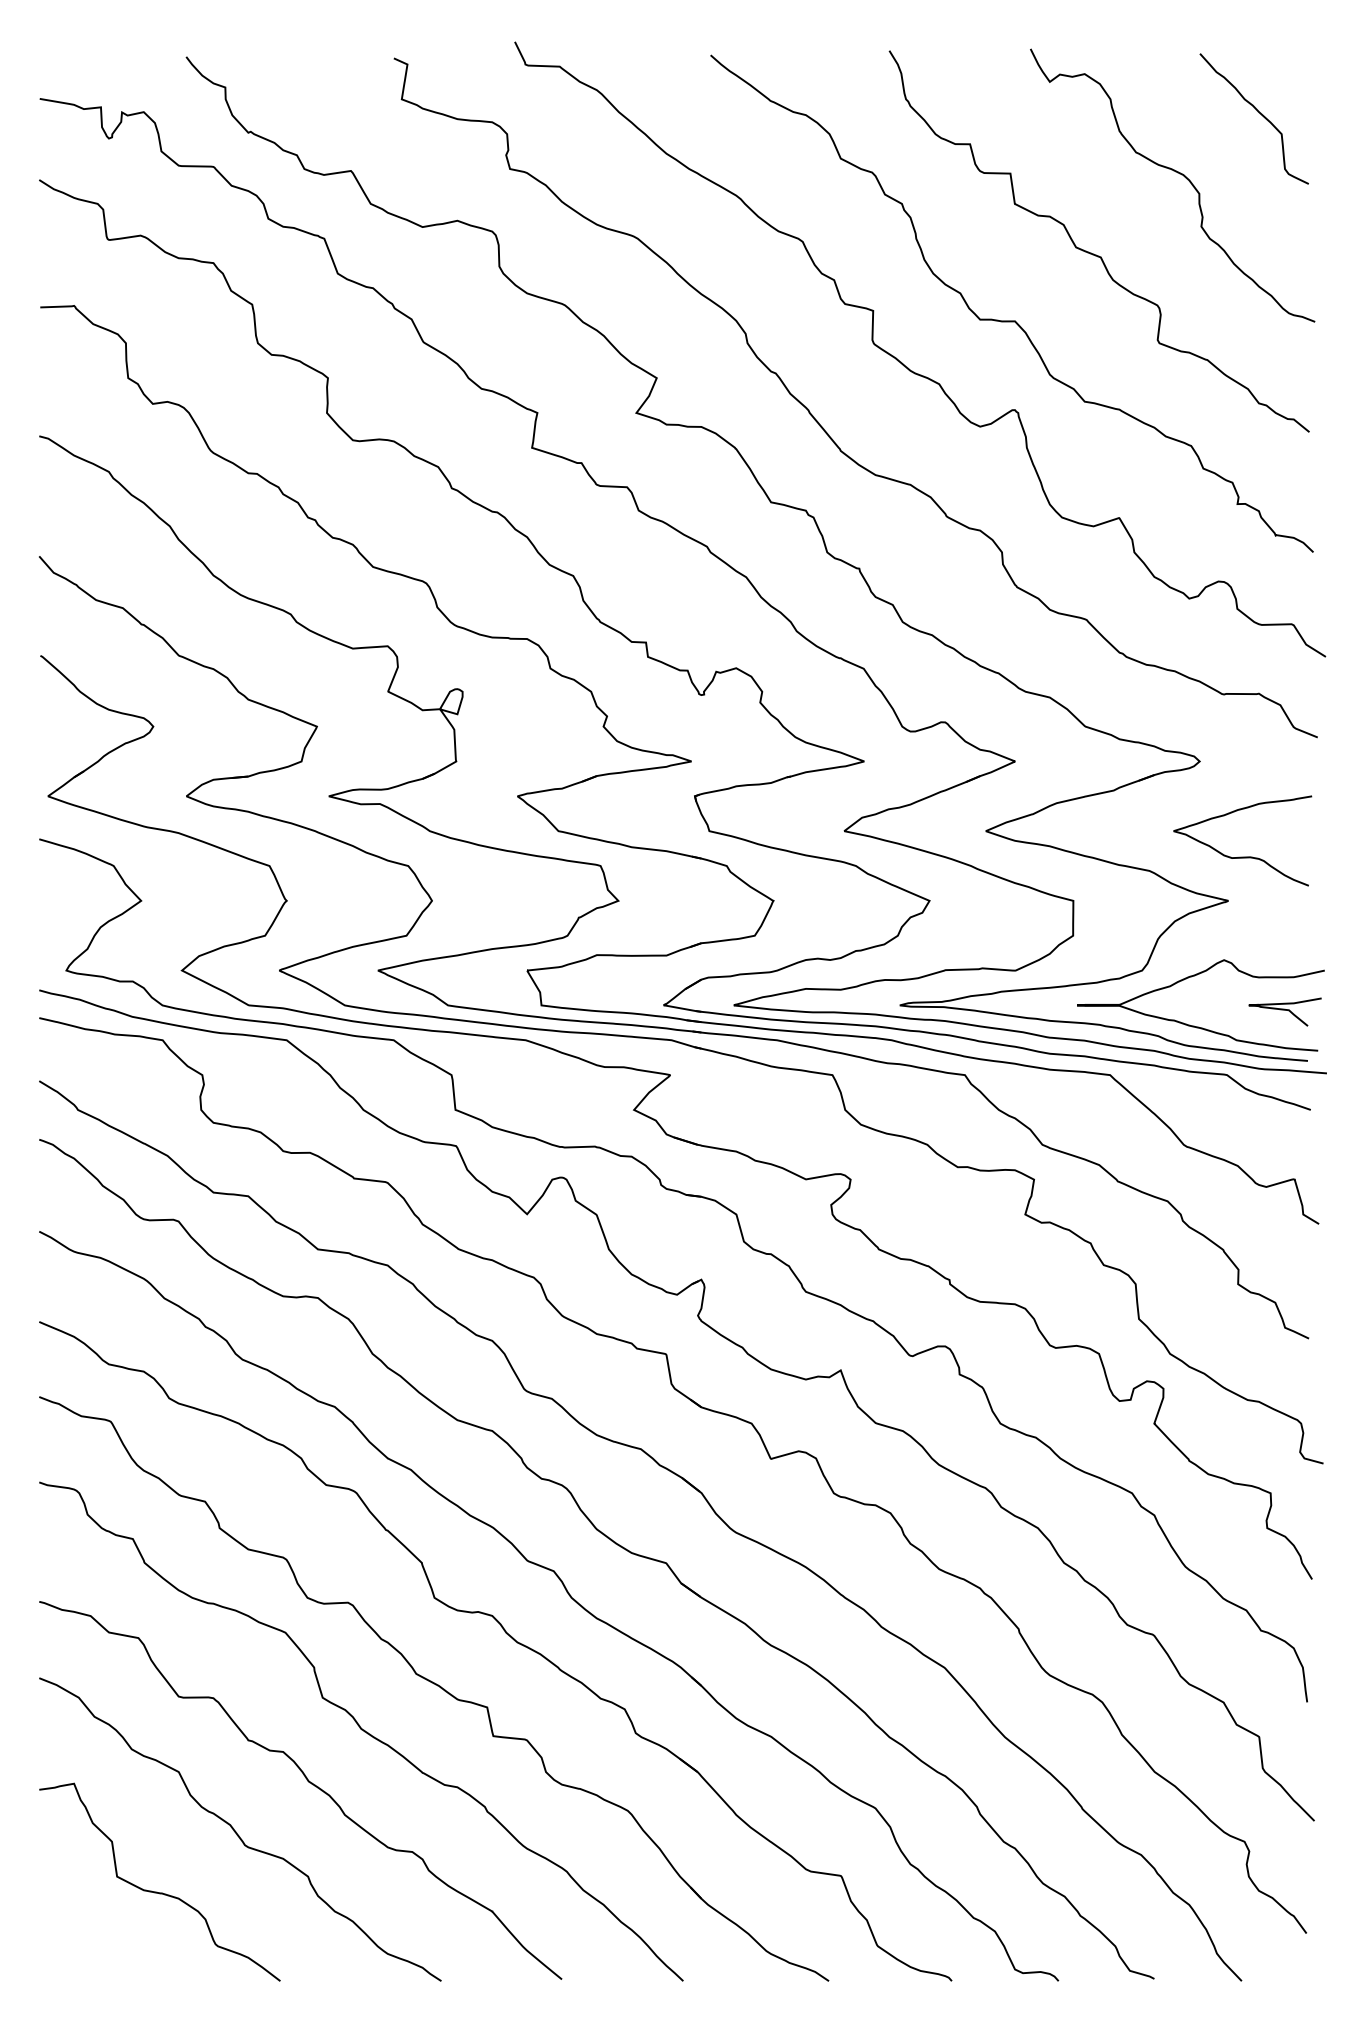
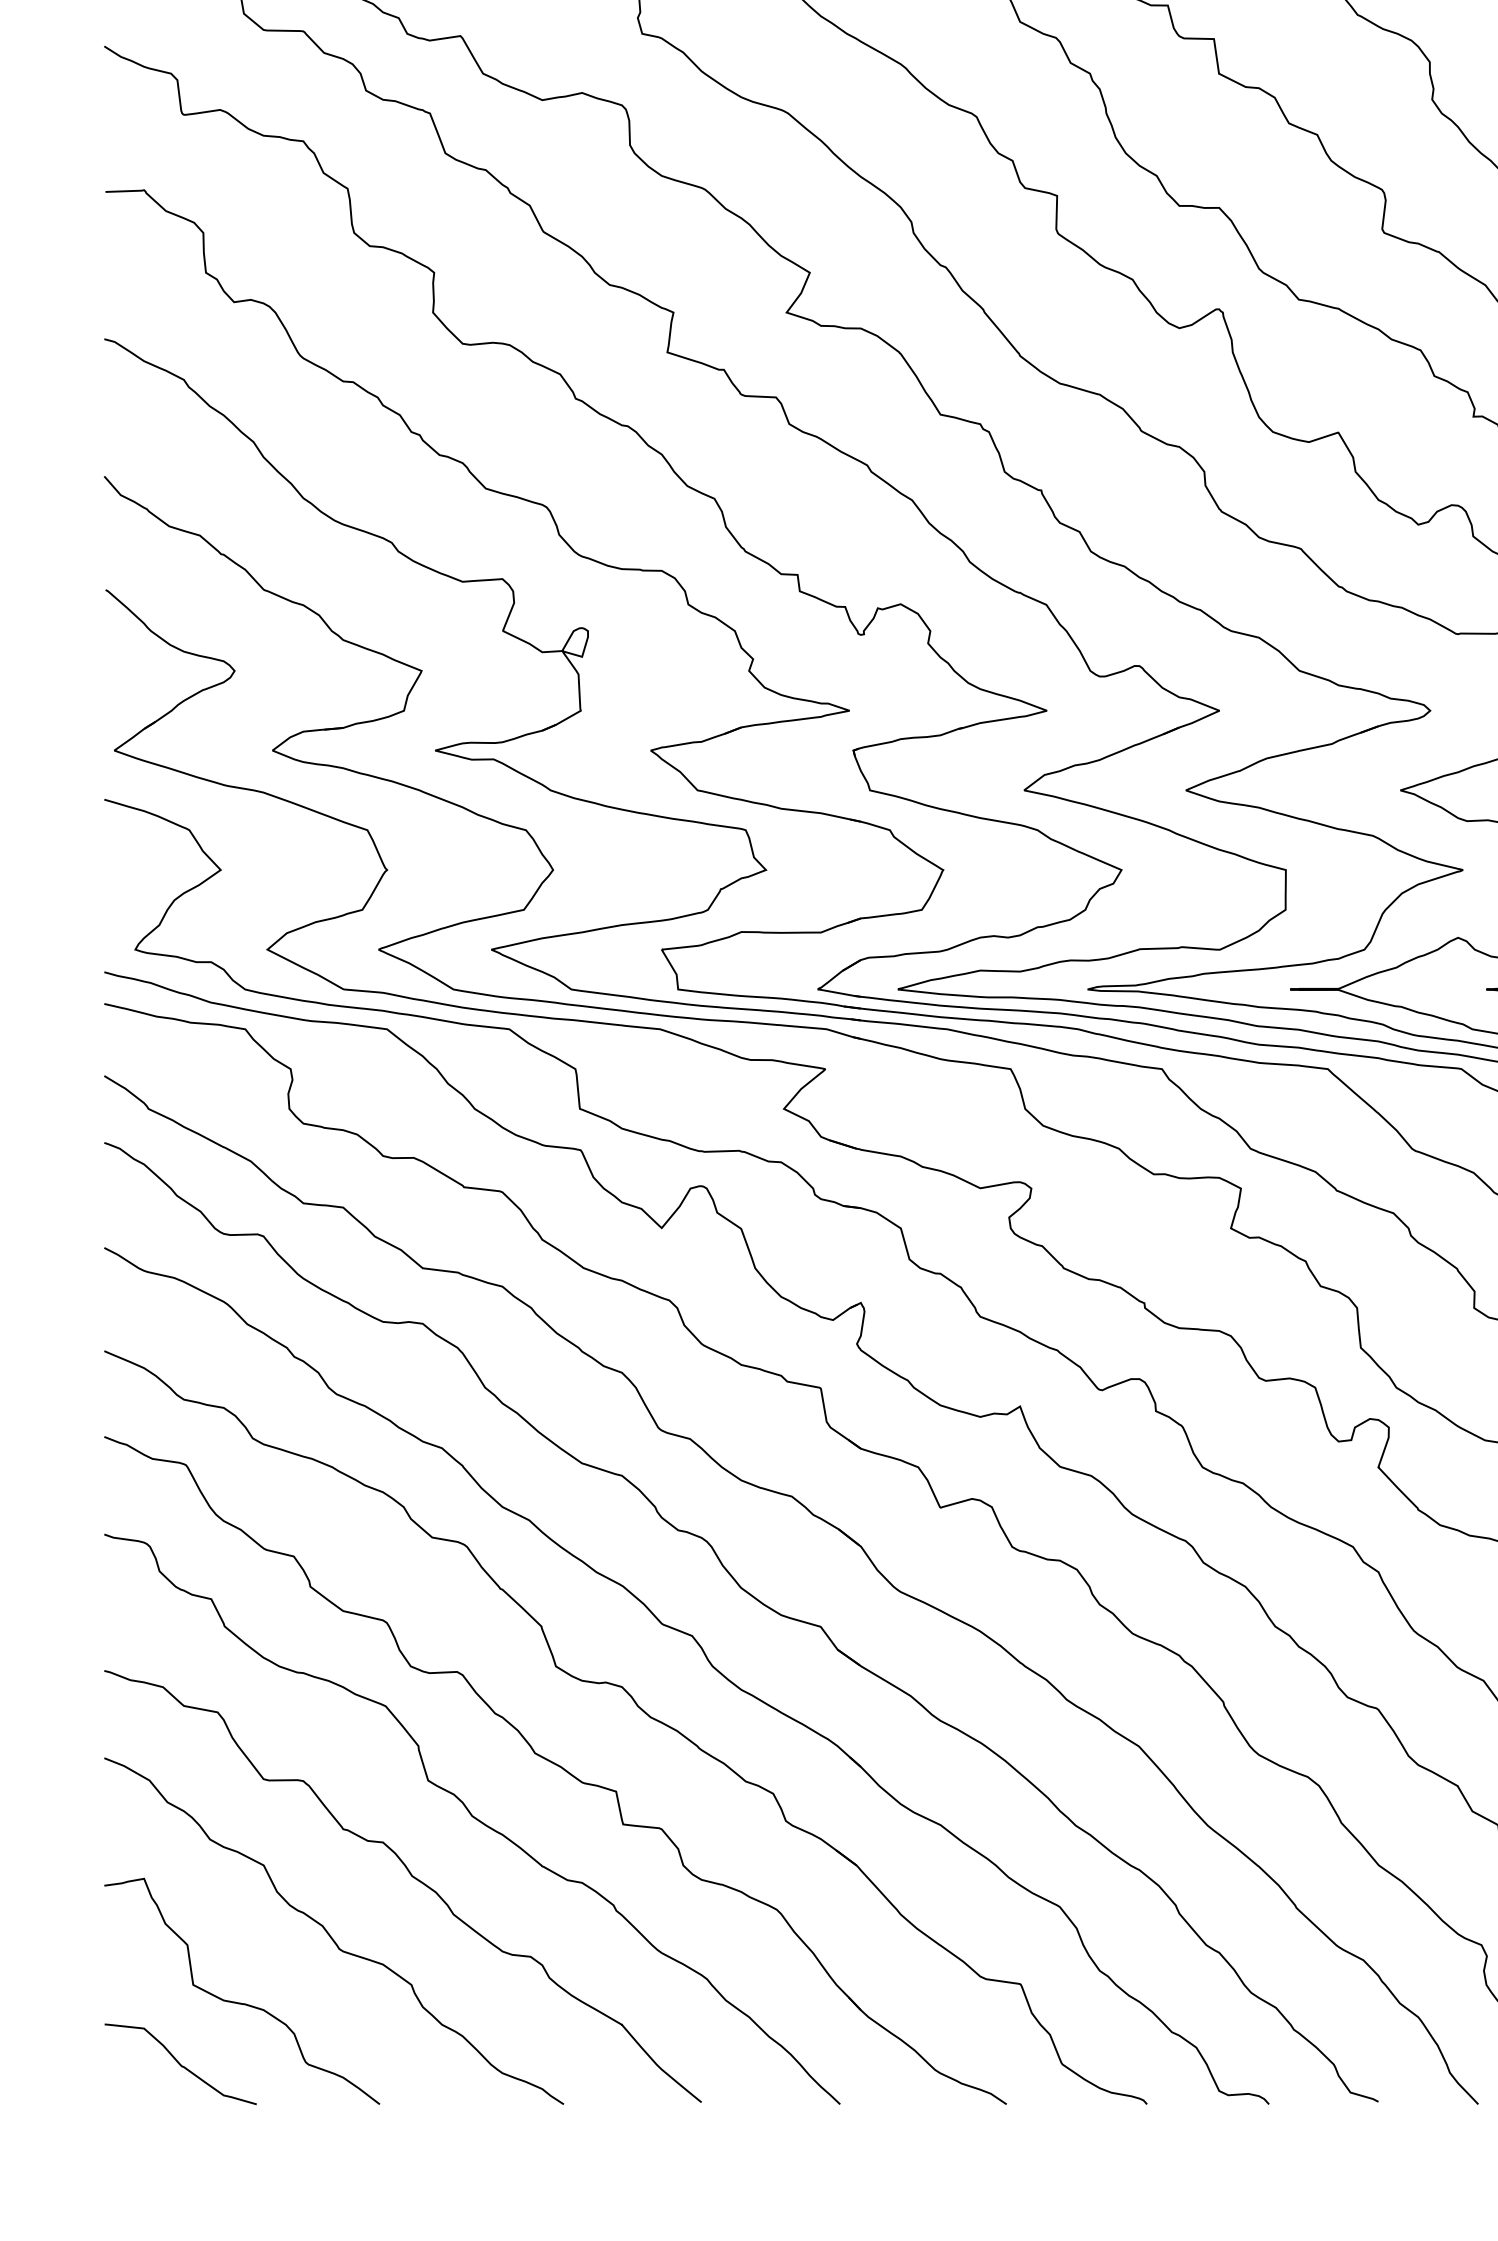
curve: (105, 1945) -> (180, 2063), added

